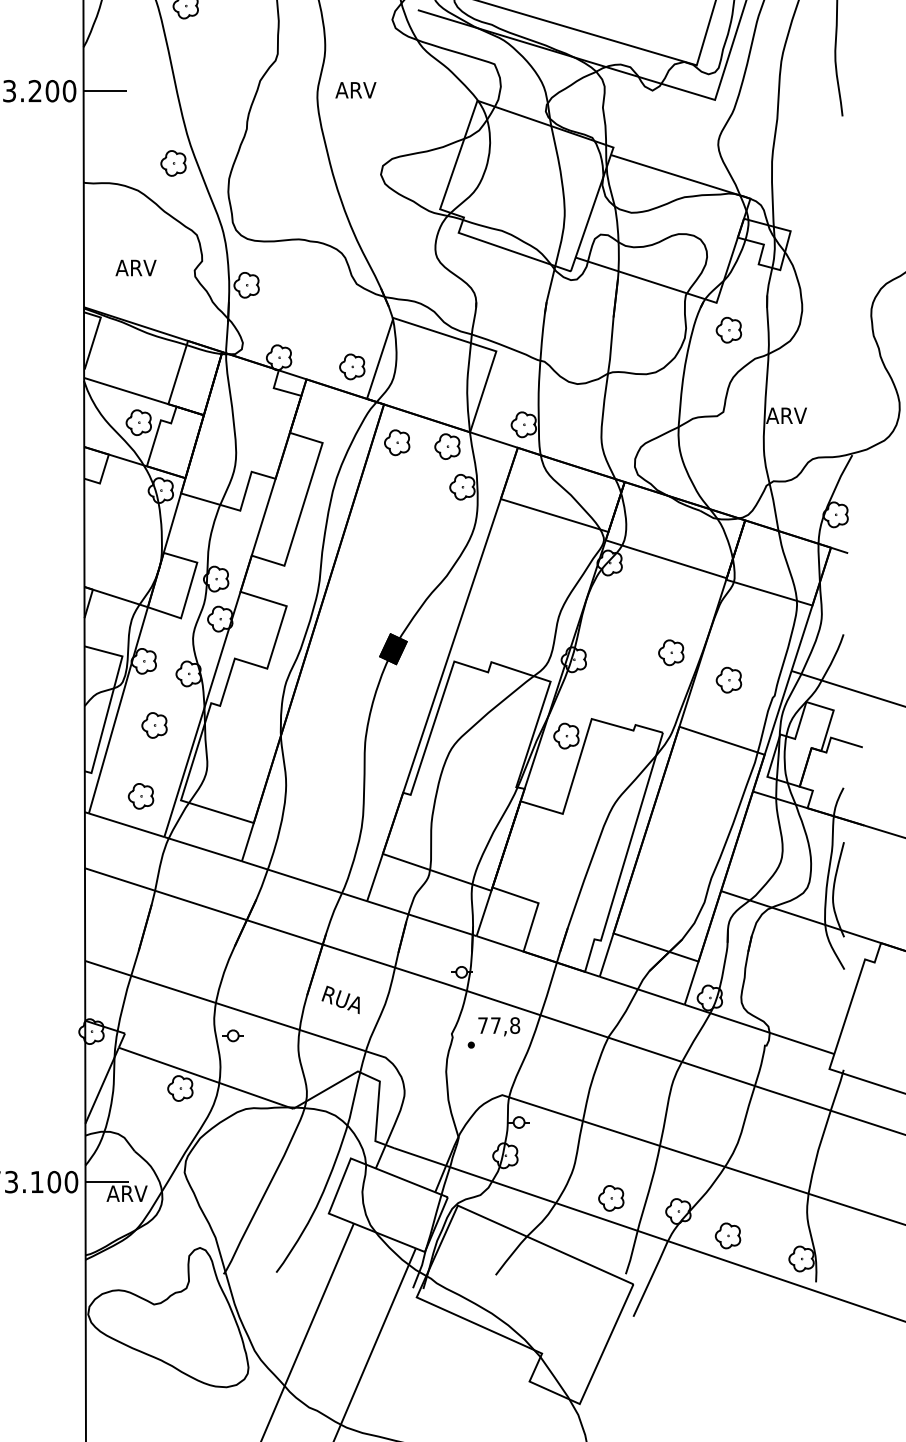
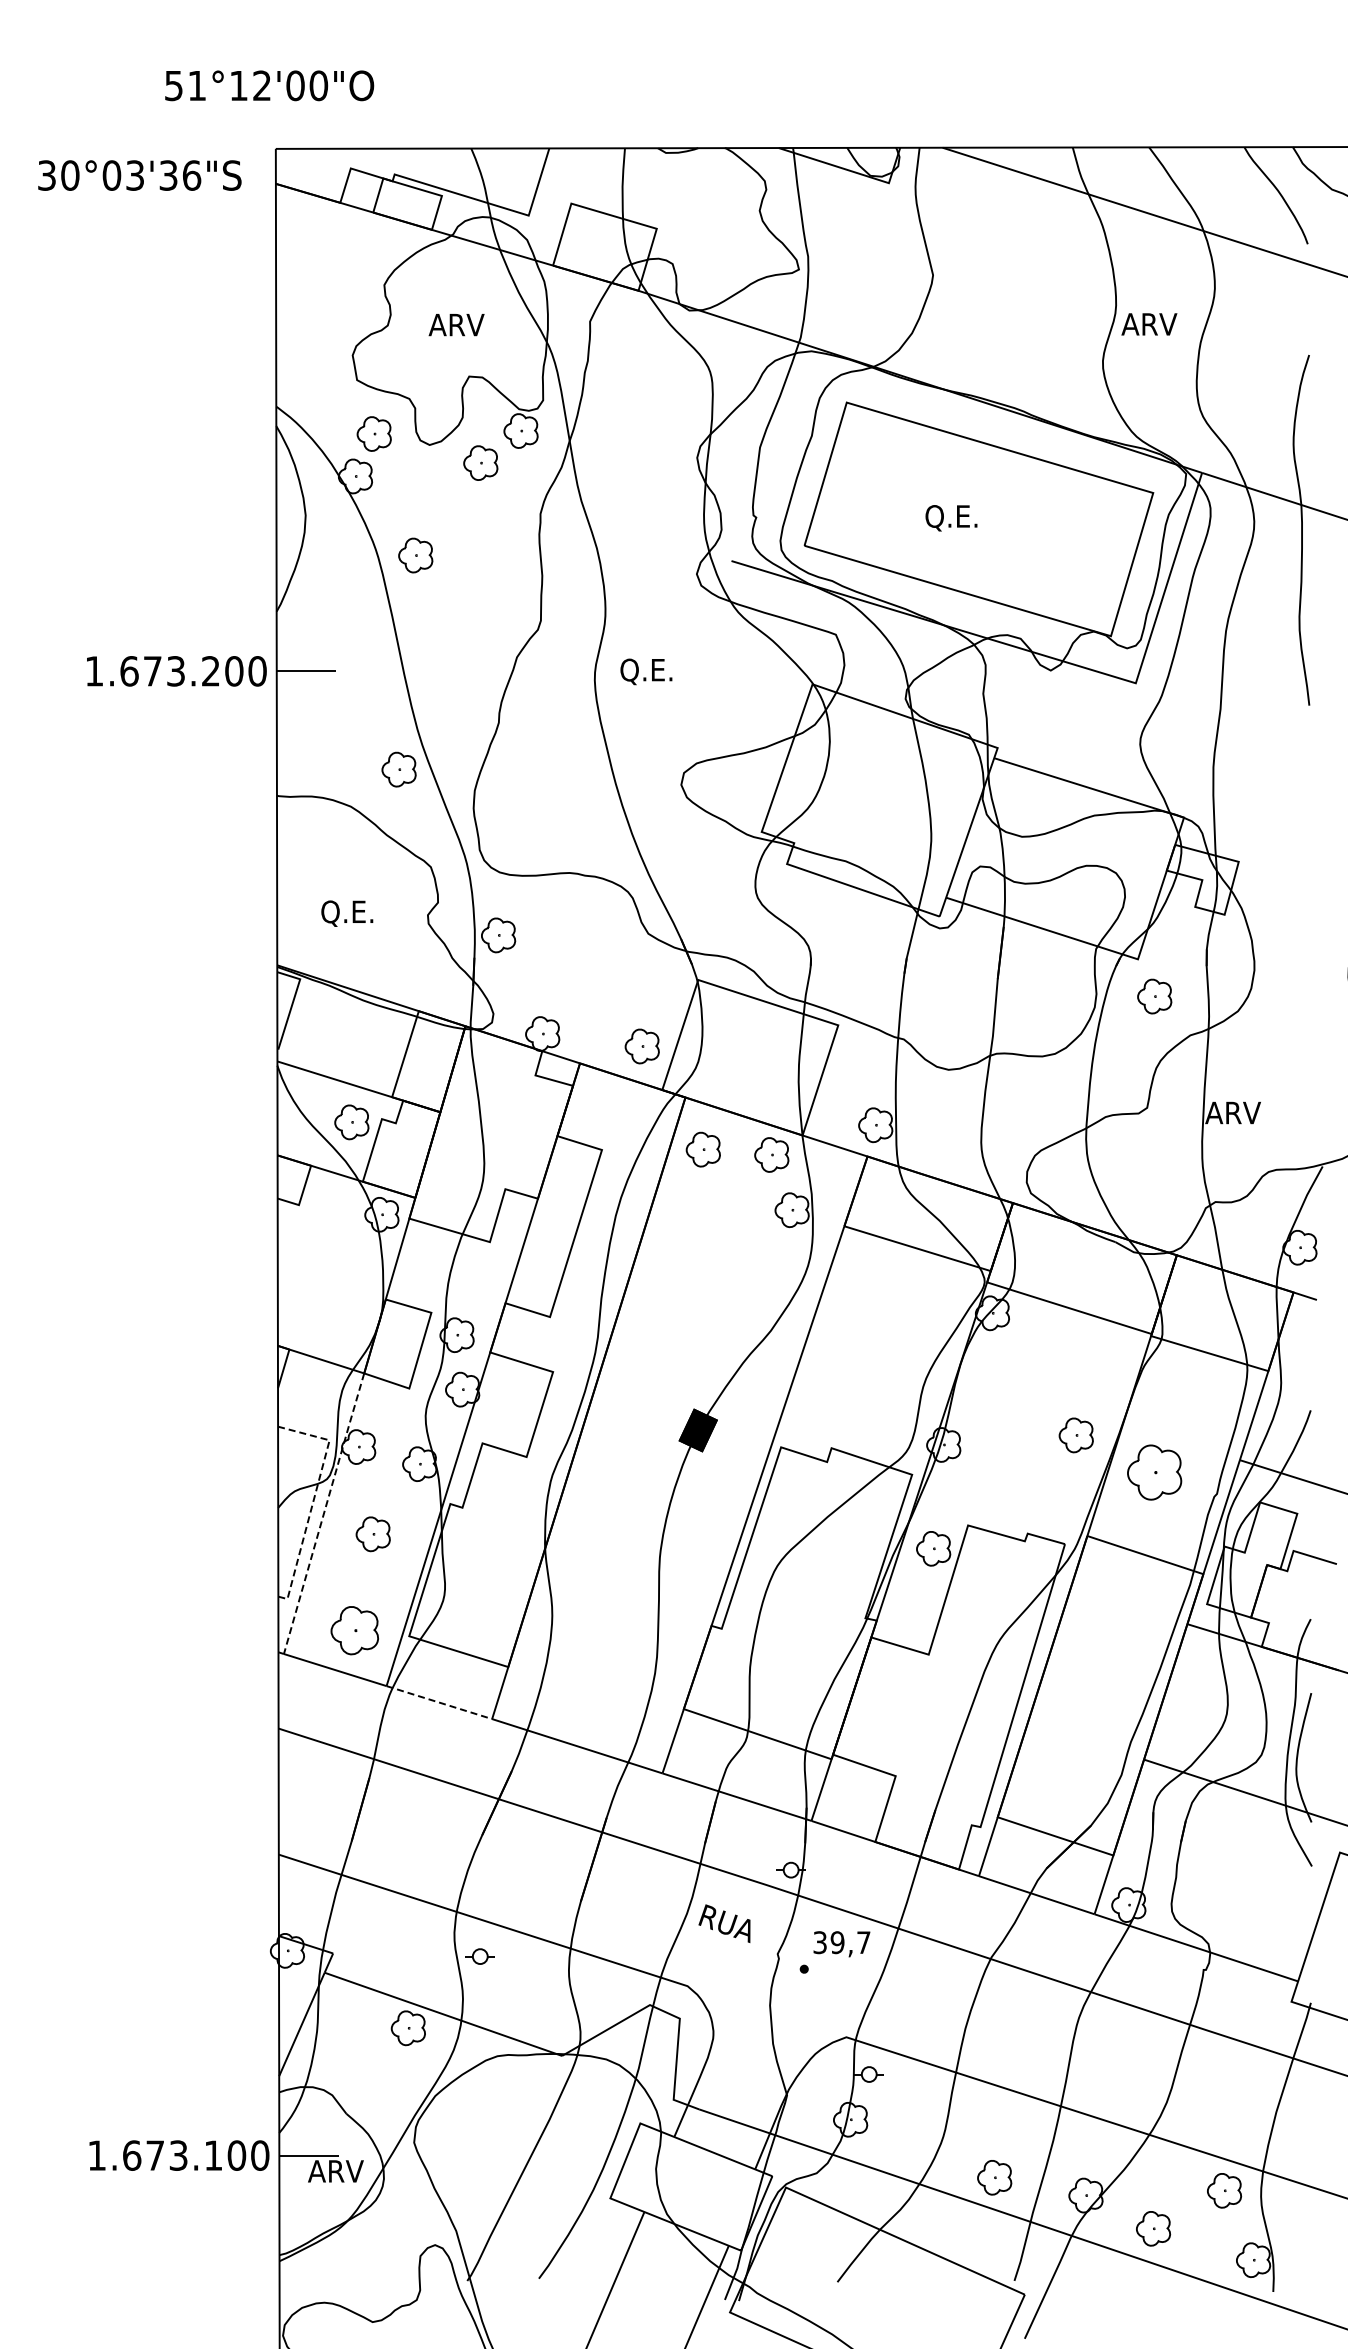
text: (356, 91) -> (647, 671), ARV -> Q.E.
text: (135, 269) -> (347, 913), ARV -> Q.E.
part: (728, 680) -> (1154, 1472), size x1.6
line: (111, 699) -> (314, 1498), solid -> dashed
line: (118, 709) -> (324, 1512), solid -> dashed
part: (140, 796) -> (354, 1630), size x1.4
line: (203, 849) -> (439, 1702), solid -> dashed
text: (340, 999) -> (724, 1923), moved
text: (498, 1025) -> (841, 1942), 77,8 -> 39,7
part: (780, 1207) -> (1224, 2190), added

